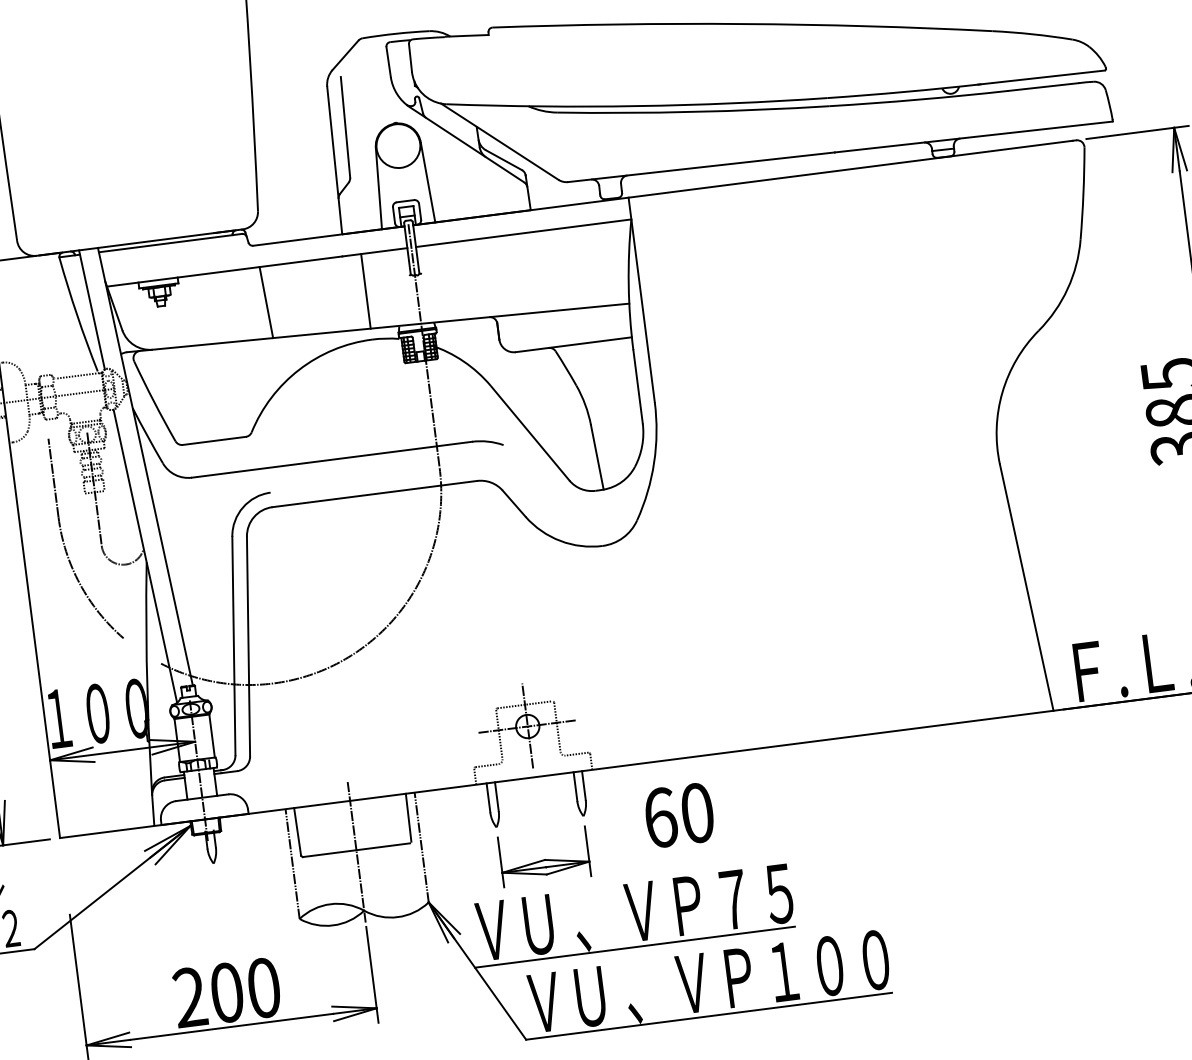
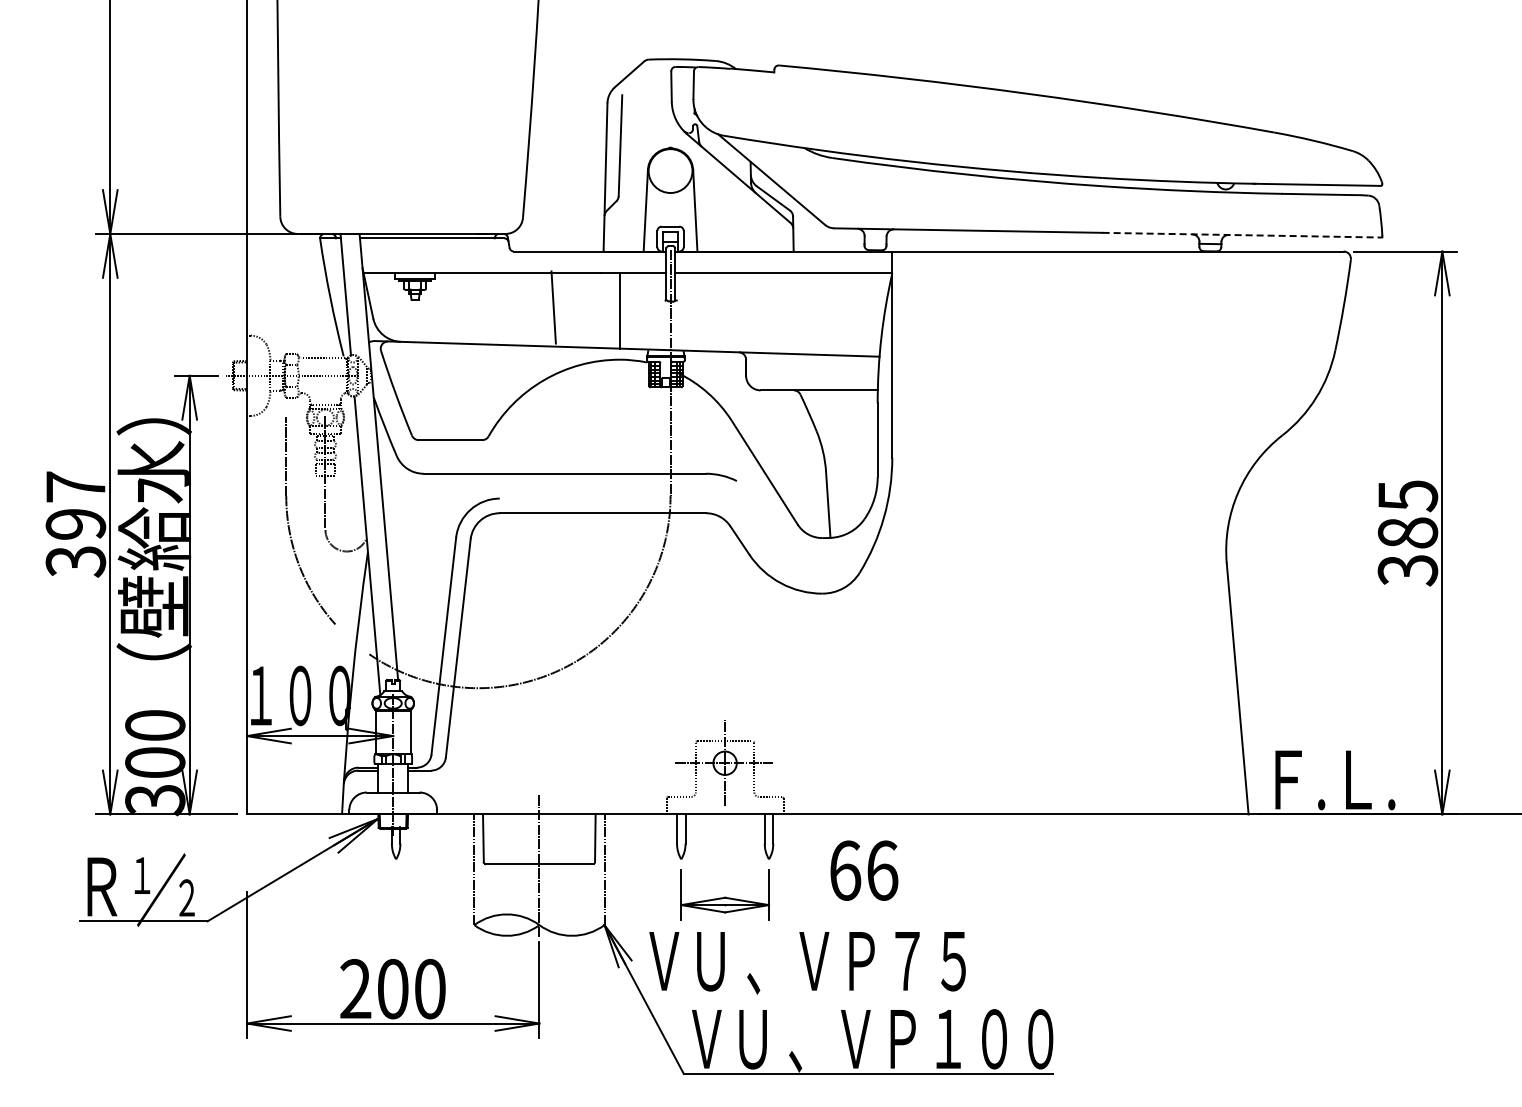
line: (973, 137) -> (1242, 235), solid -> dashed
line: (266, 302) -> (553, 307), moved
text: (697, 812) -> (882, 870), 60 -> 66
line: (635, 946) -> (803, 995), removed

